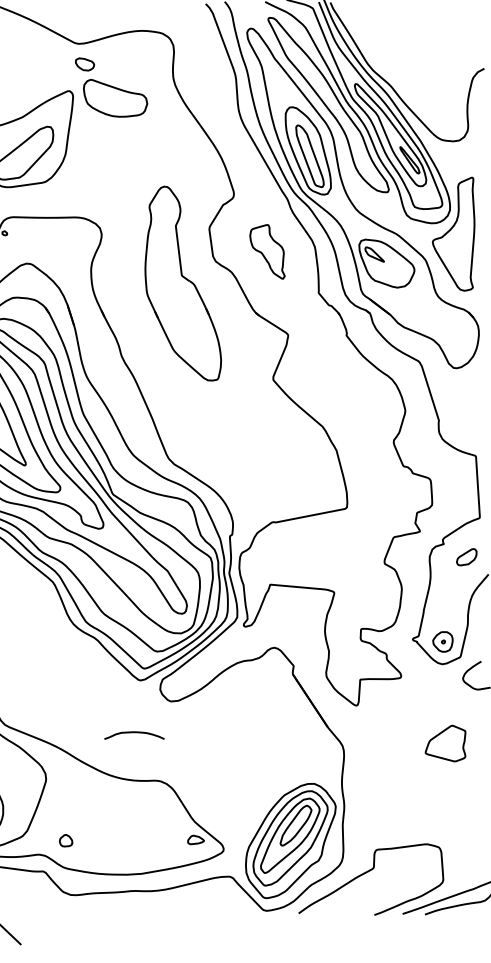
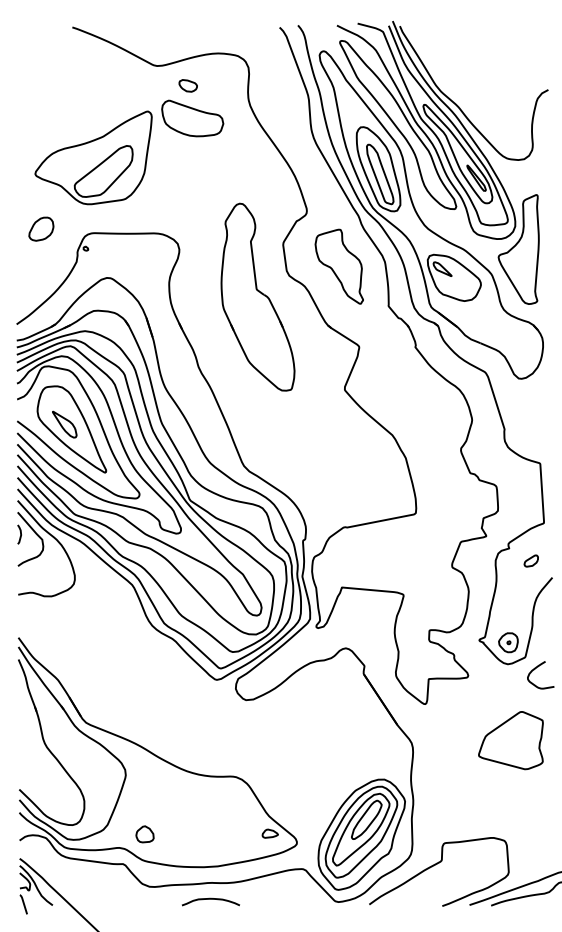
part: (84, 64) -> (187, 85), moved
part: (266, 251) -> (338, 266), size x1.43
part: (465, 556) -> (530, 560), size x0.71
curve: (133, 732) -> (210, 899), moved
part: (445, 743) -> (510, 740), size x1.67
part: (65, 840) -> (144, 834), size x1.43

